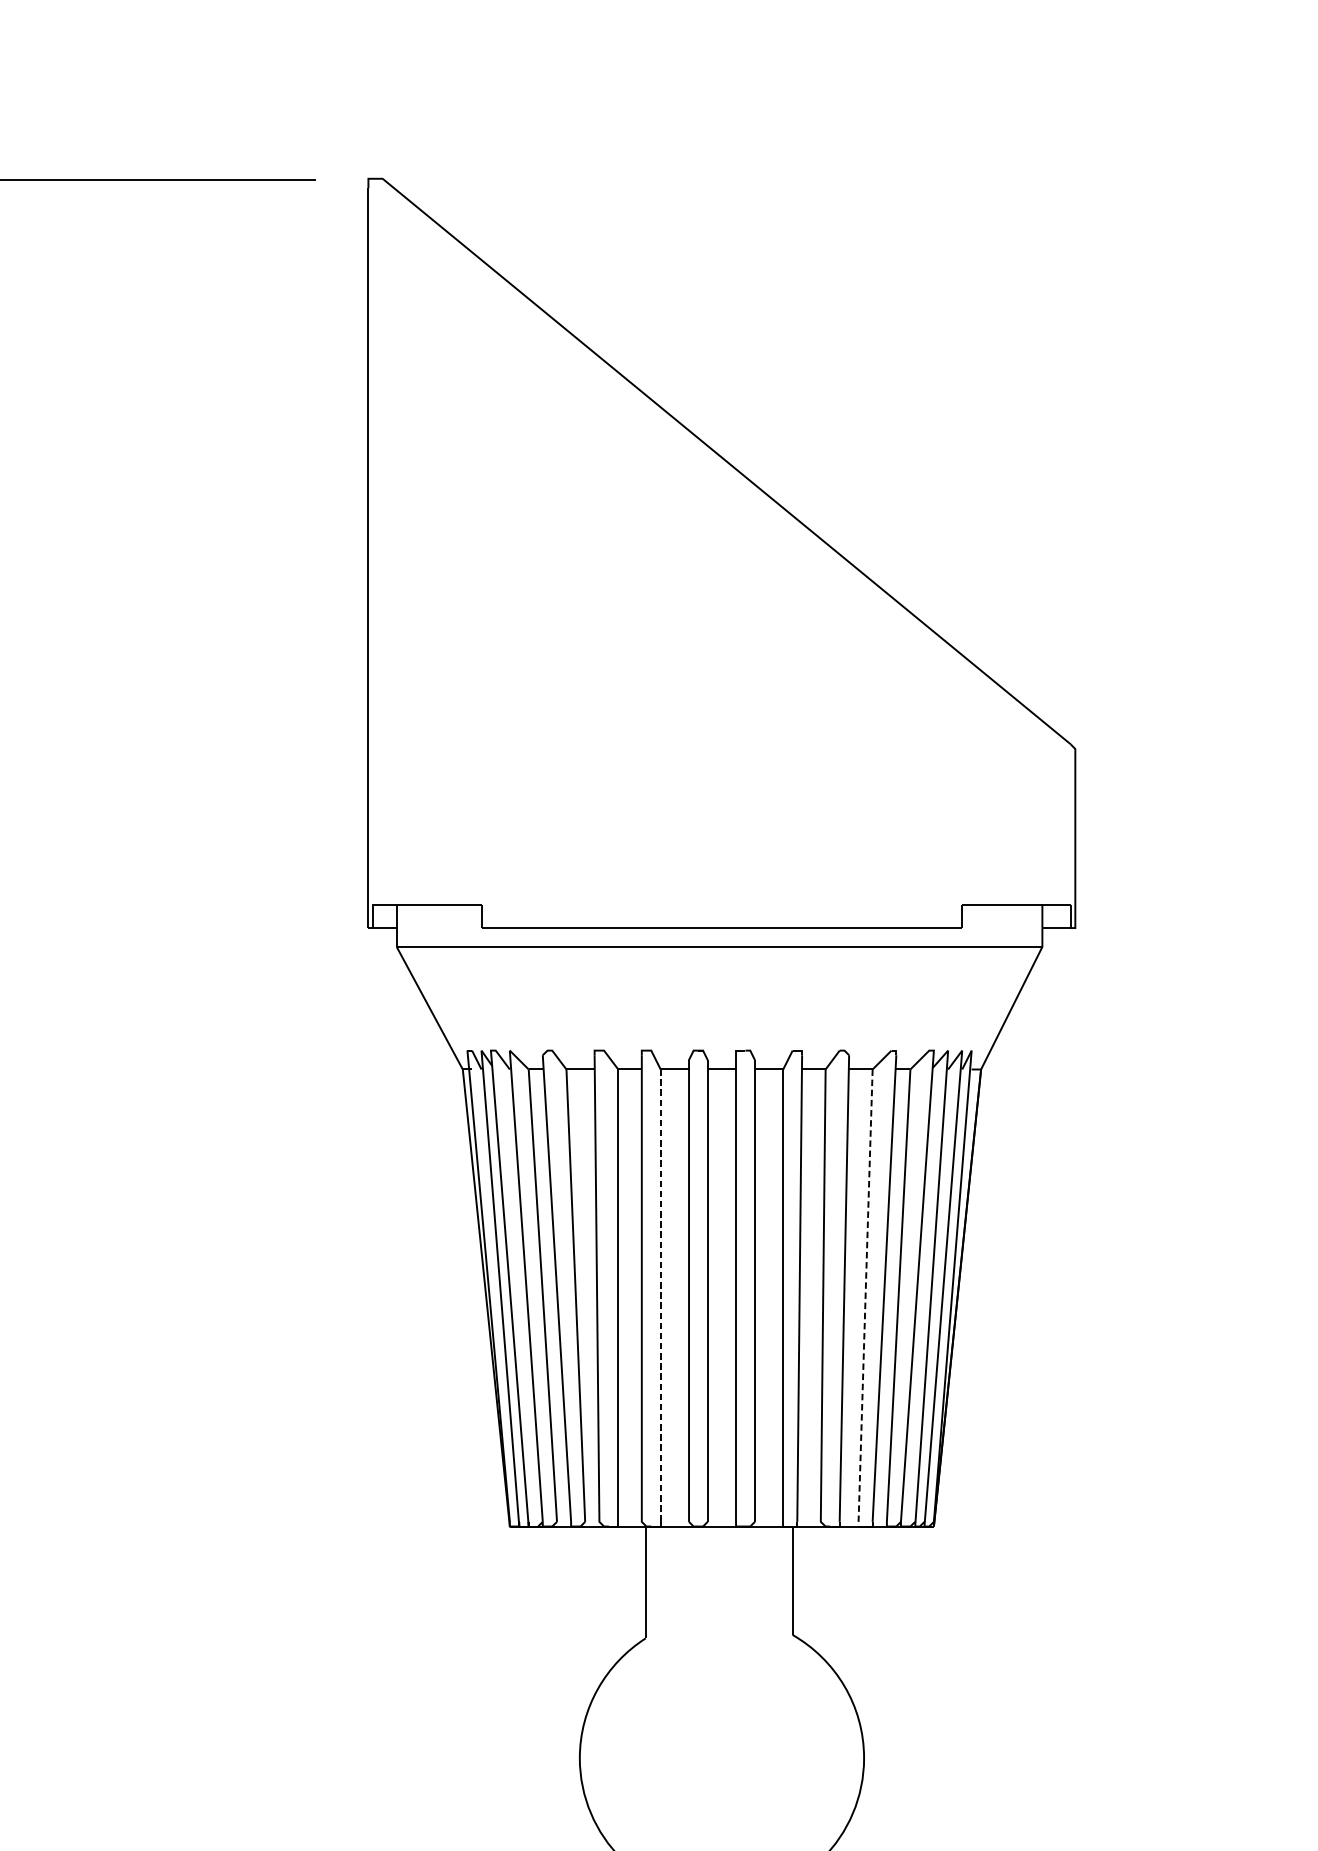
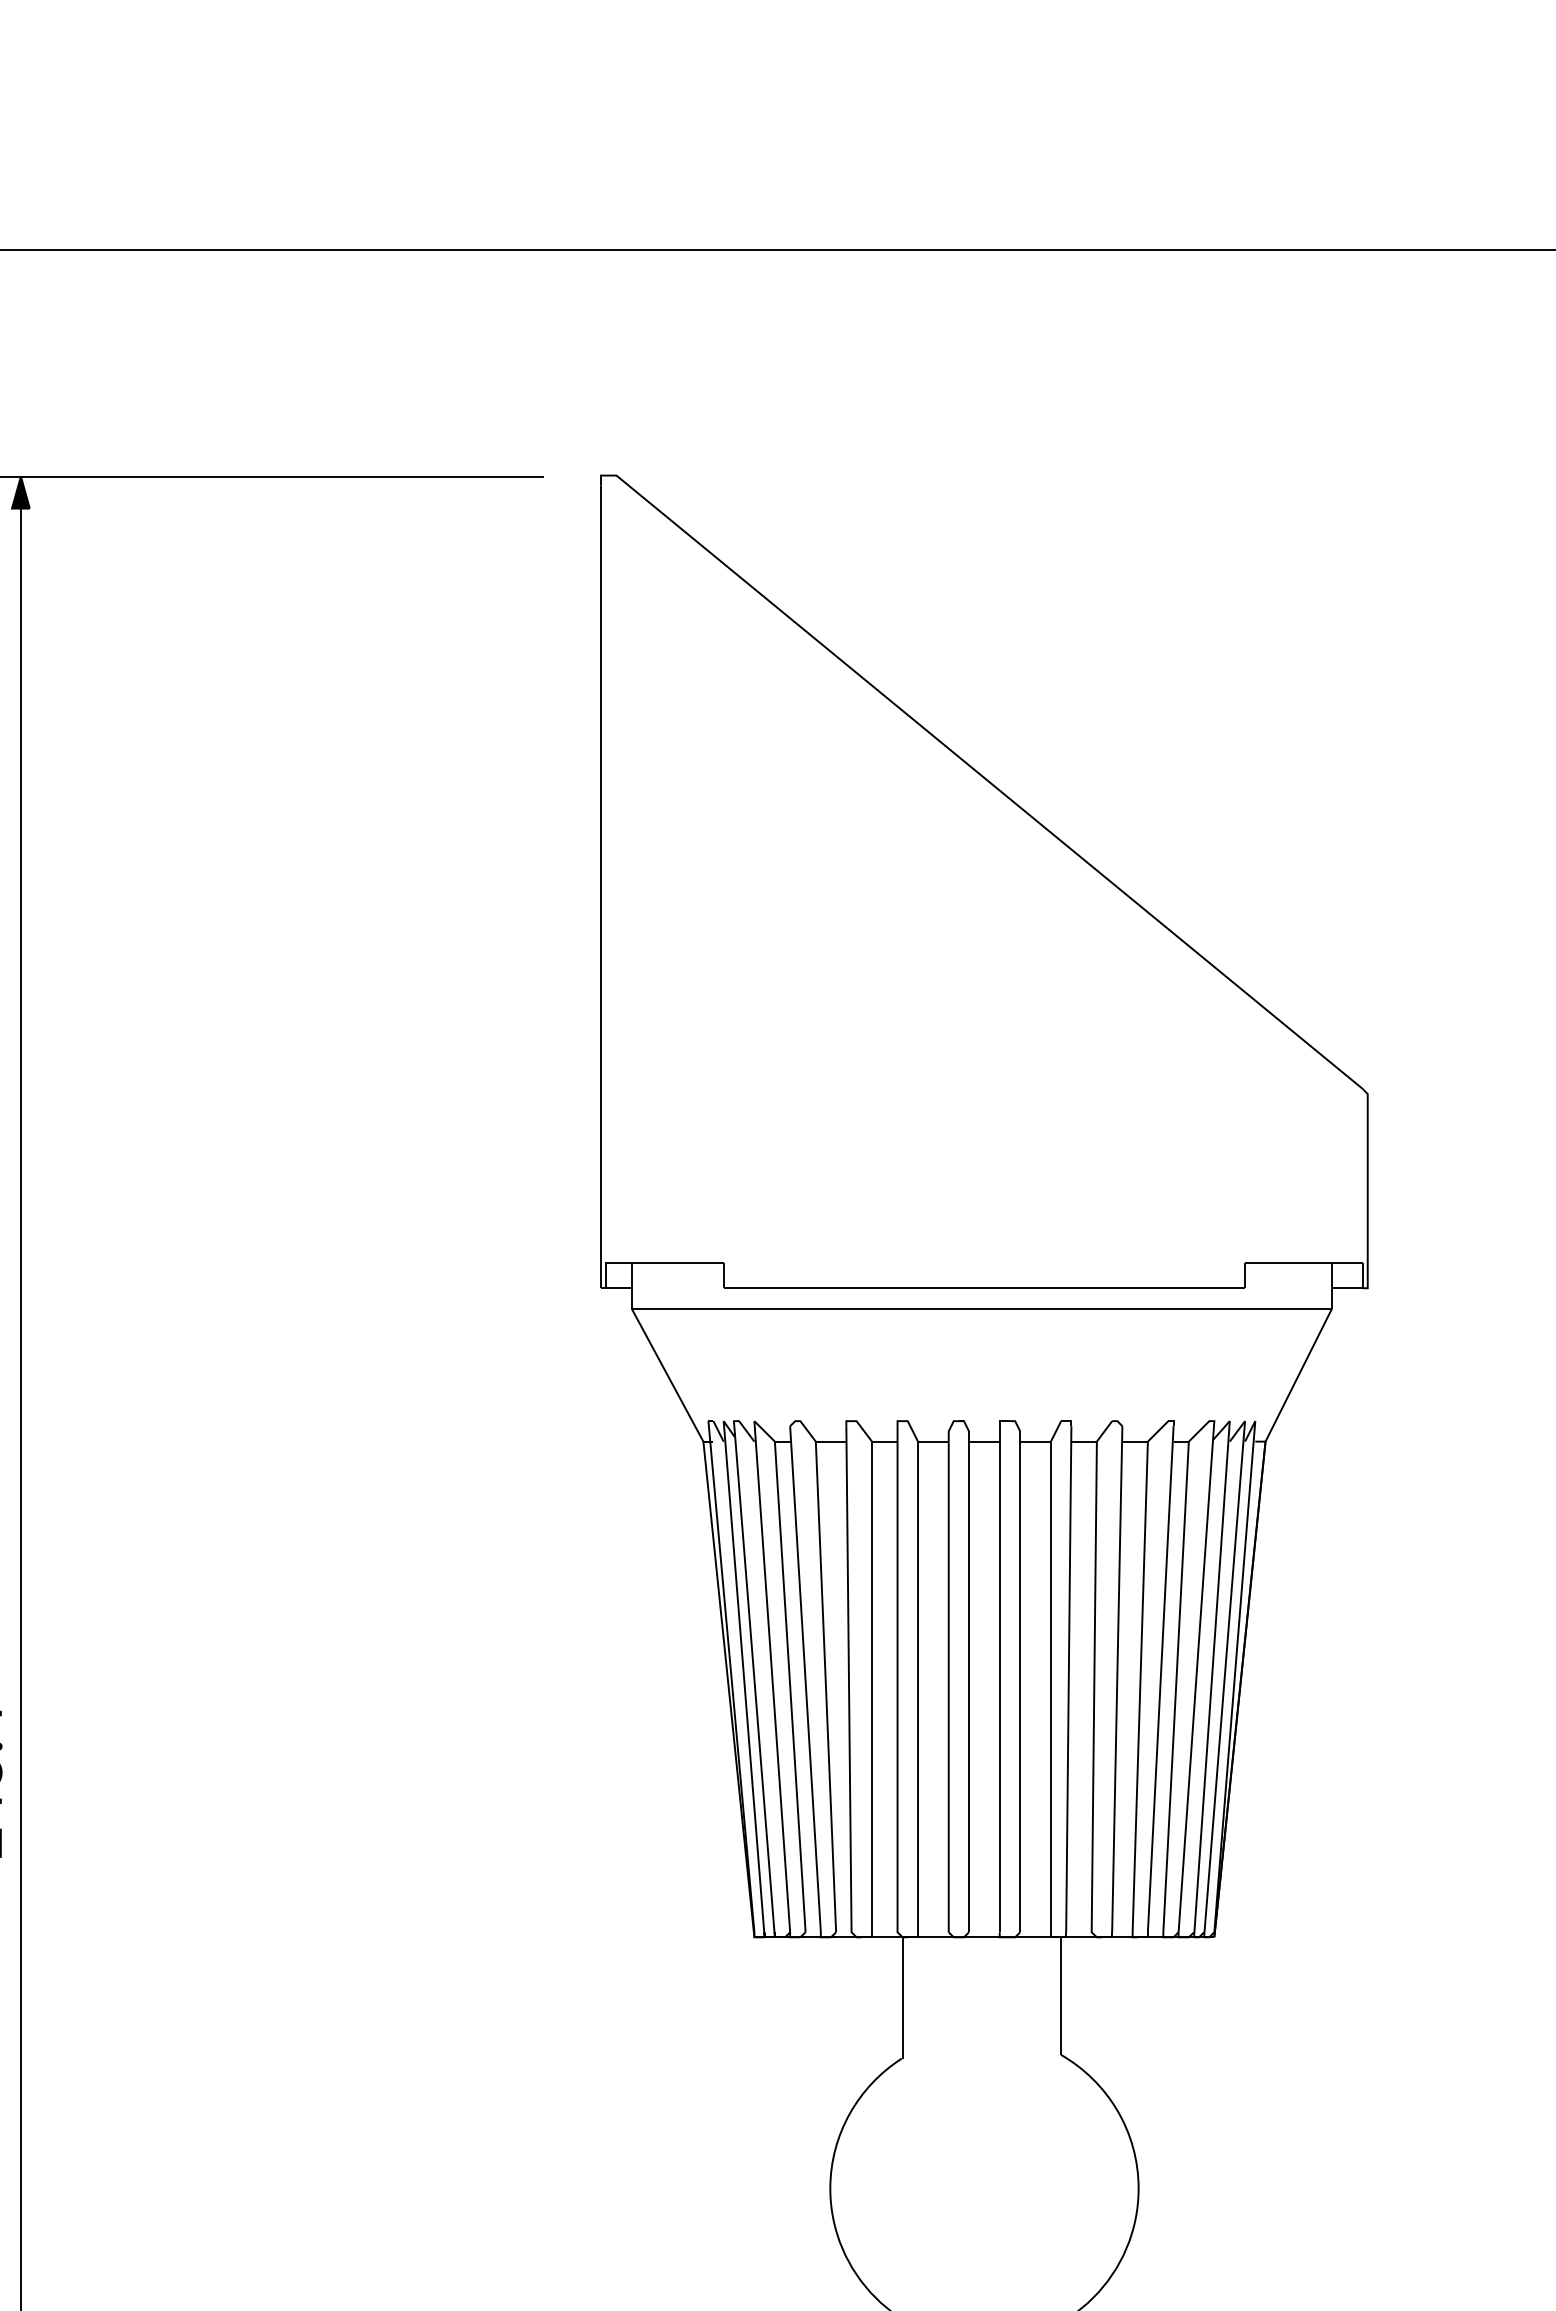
line: (661, 1295) -> (918, 1686), dashed -> solid
line: (865, 1302) -> (1140, 1694), dashed -> solid

